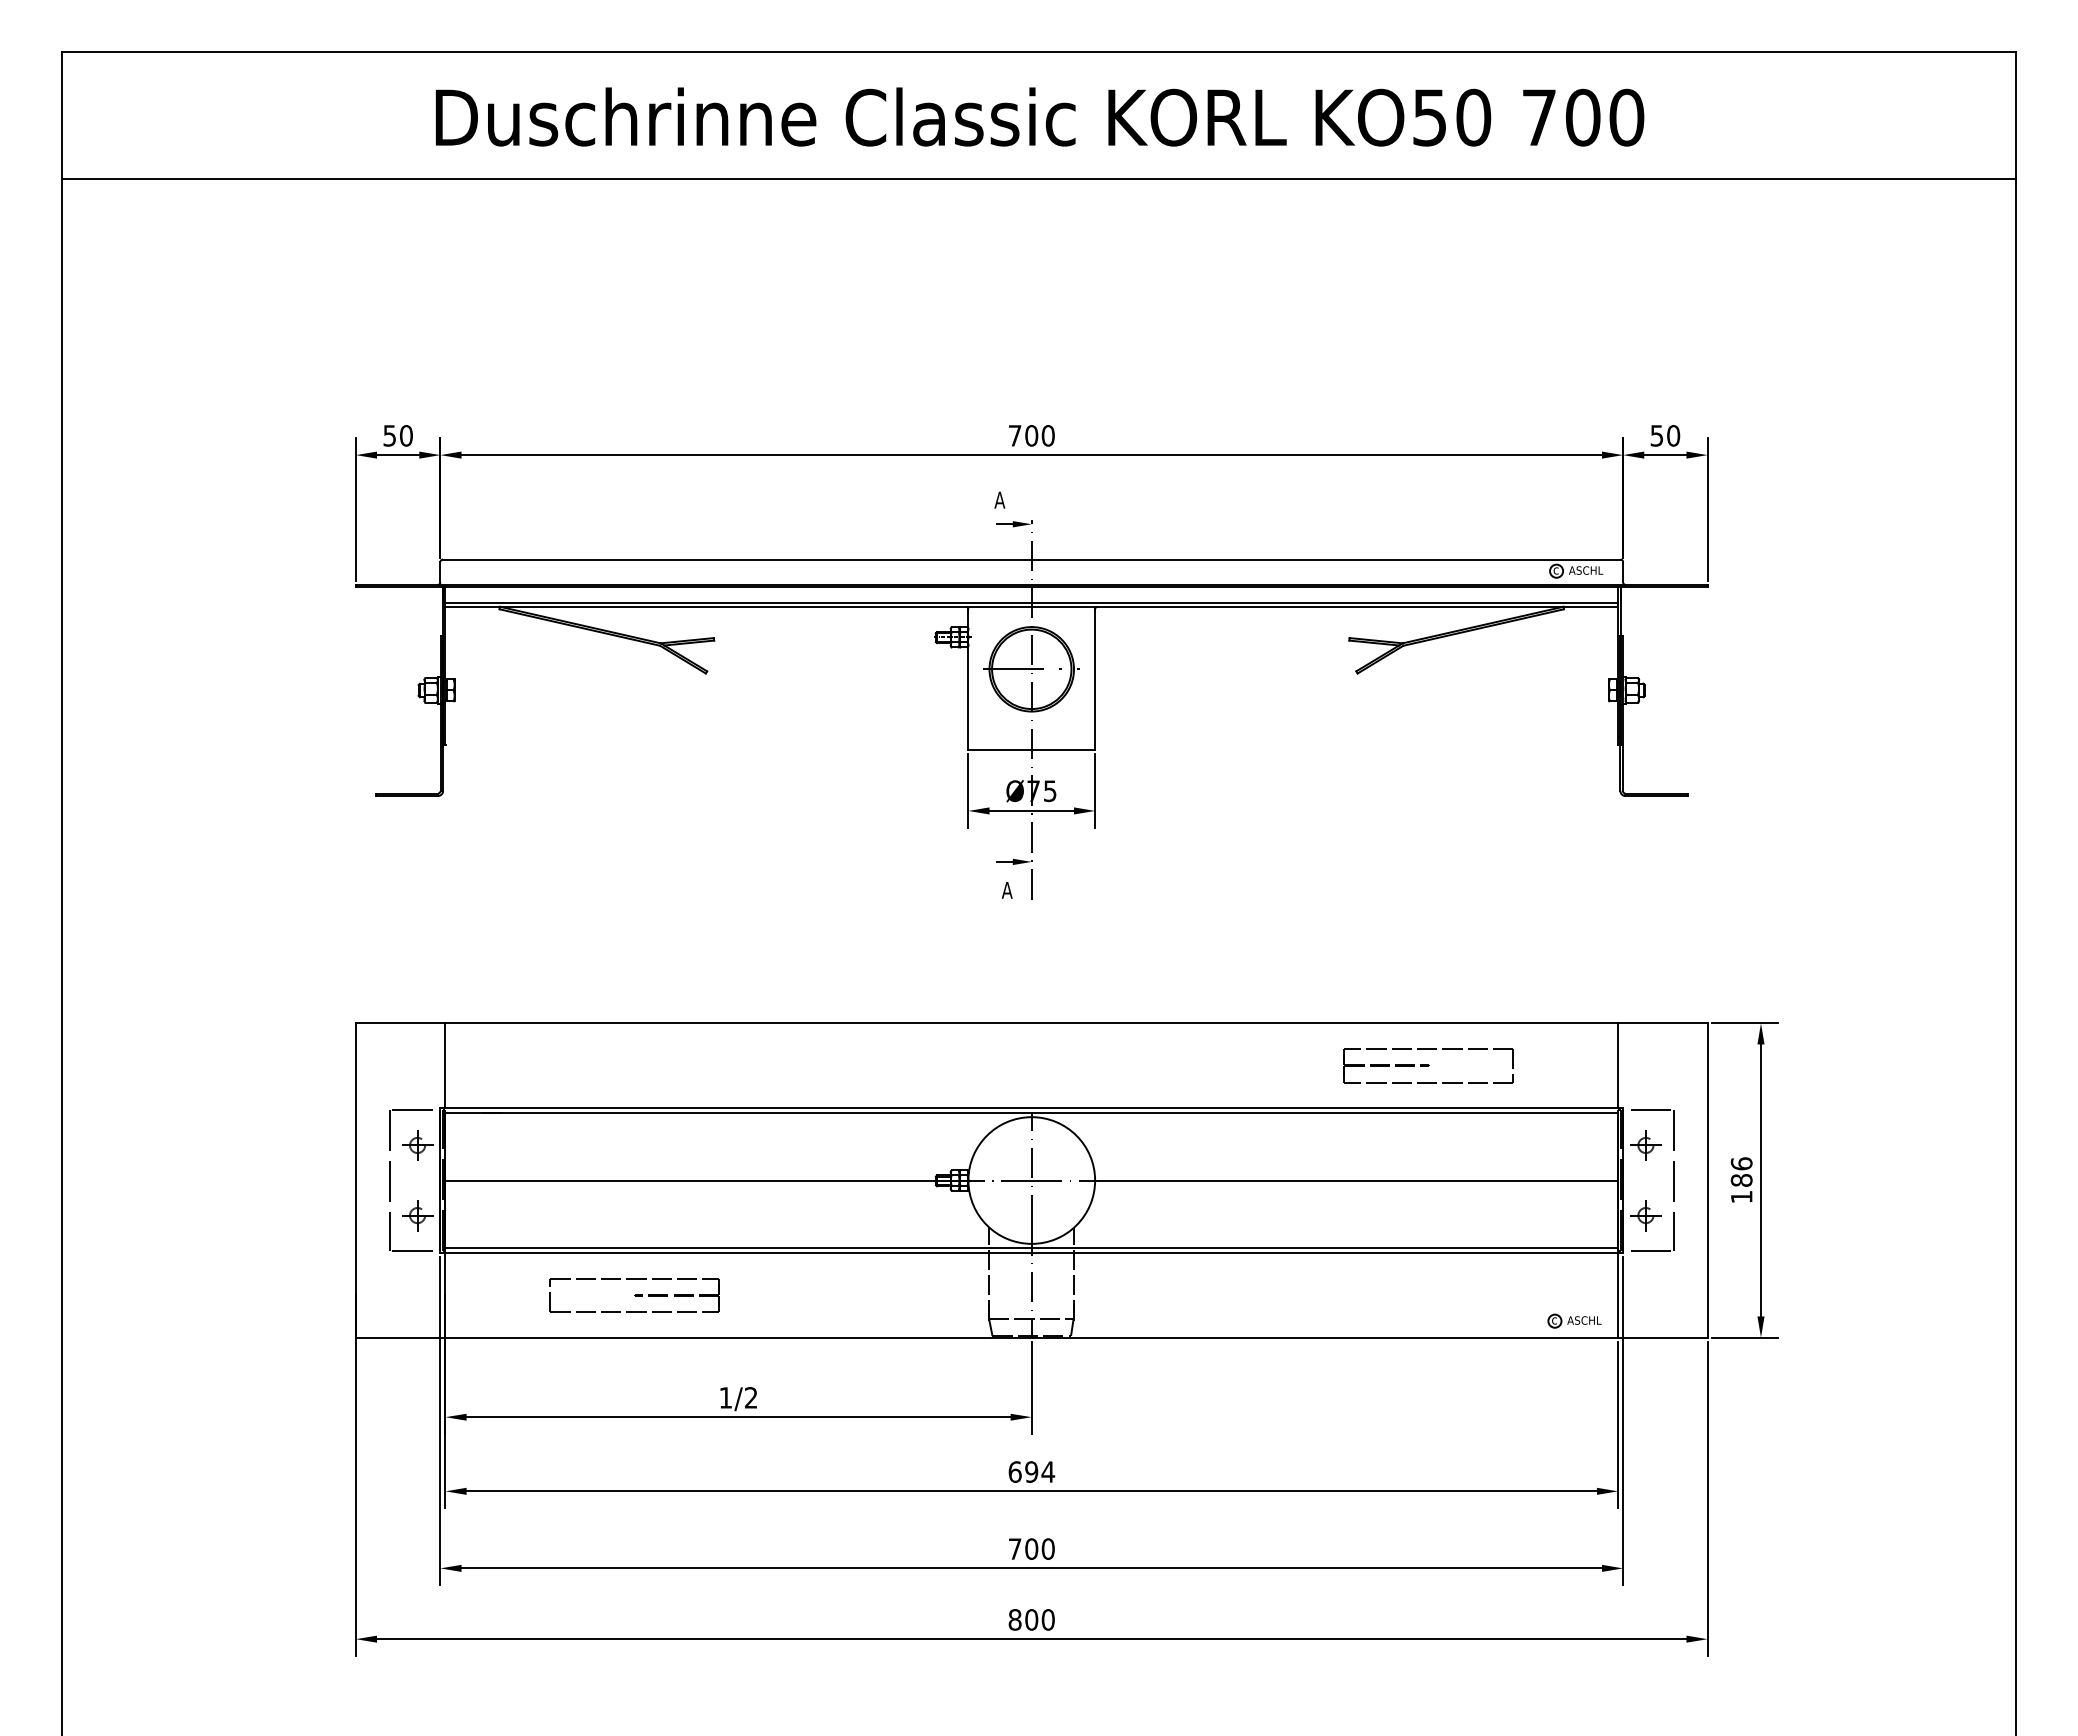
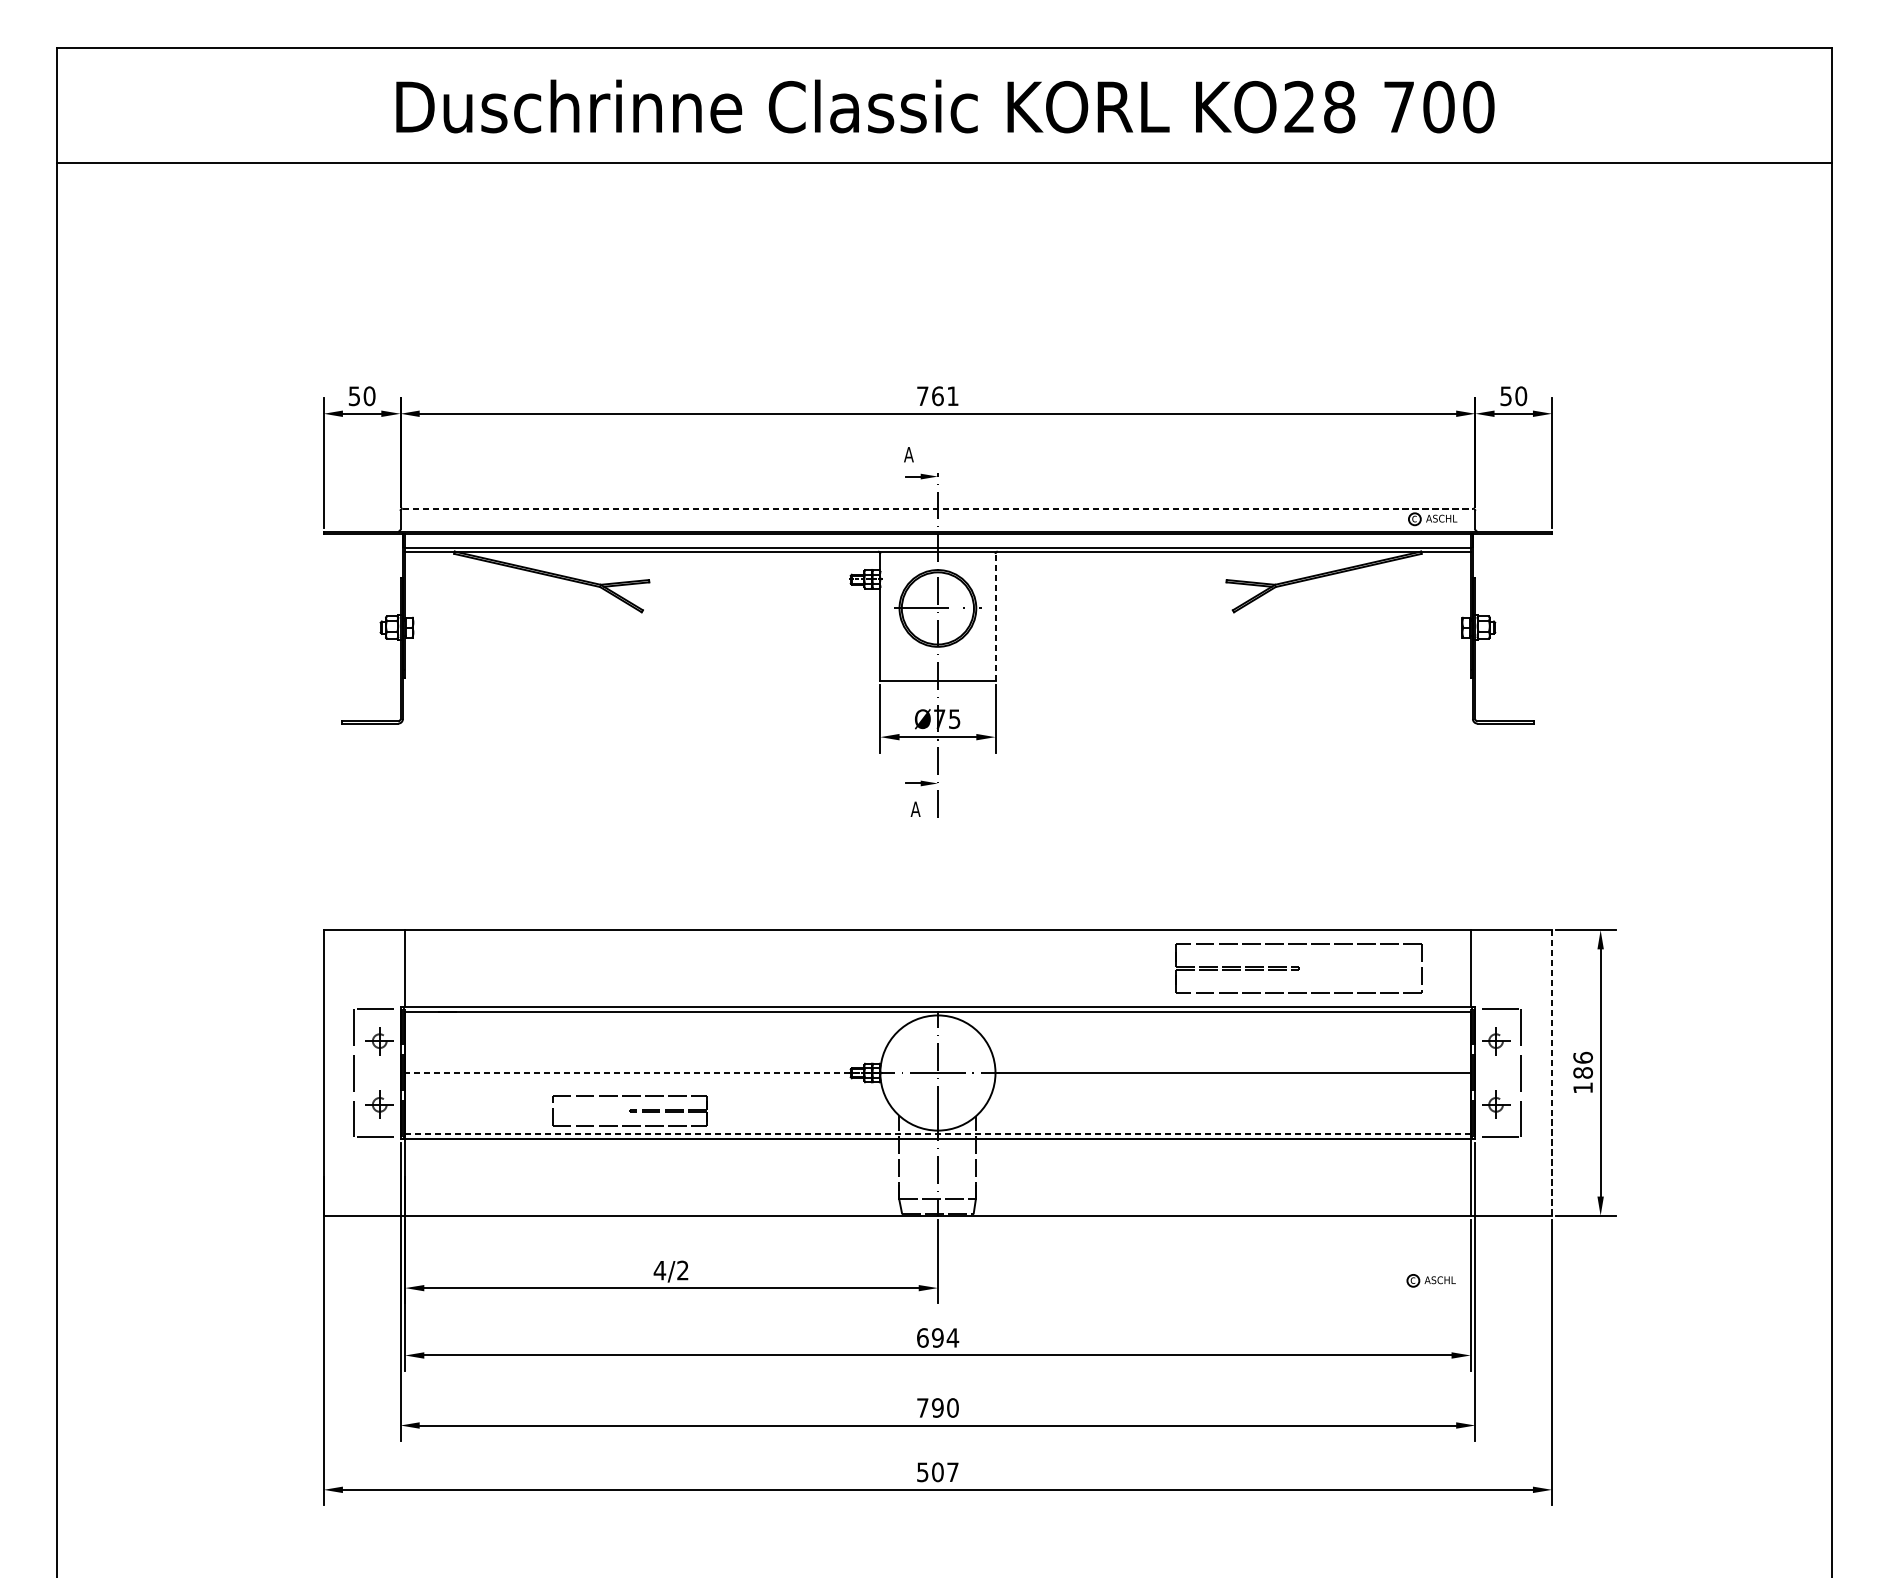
text: (1452, 117) -> (1320, 106), KO50 -> KO28
text: (1039, 435) -> (944, 395), 700 -> 761
line: (1031, 559) -> (937, 508), solid -> dashed
line: (1095, 679) -> (995, 617), solid -> dashed
part: (1428, 1065) -> (1298, 968), size x1.6
line: (706, 1180) -> (642, 1073), solid -> dashed
line: (1707, 1180) -> (1552, 1073), solid -> dashed
line: (1032, 1248) -> (938, 1134), solid -> dashed
part: (634, 1295) -> (629, 1111), moved
part: (1574, 1320) -> (1431, 1280), moved
text: (725, 1397) -> (659, 1270), 1/2 -> 4/2
text: (1031, 1548) -> (937, 1407), 700 -> 790
text: (1031, 1619) -> (937, 1471), 800 -> 507

